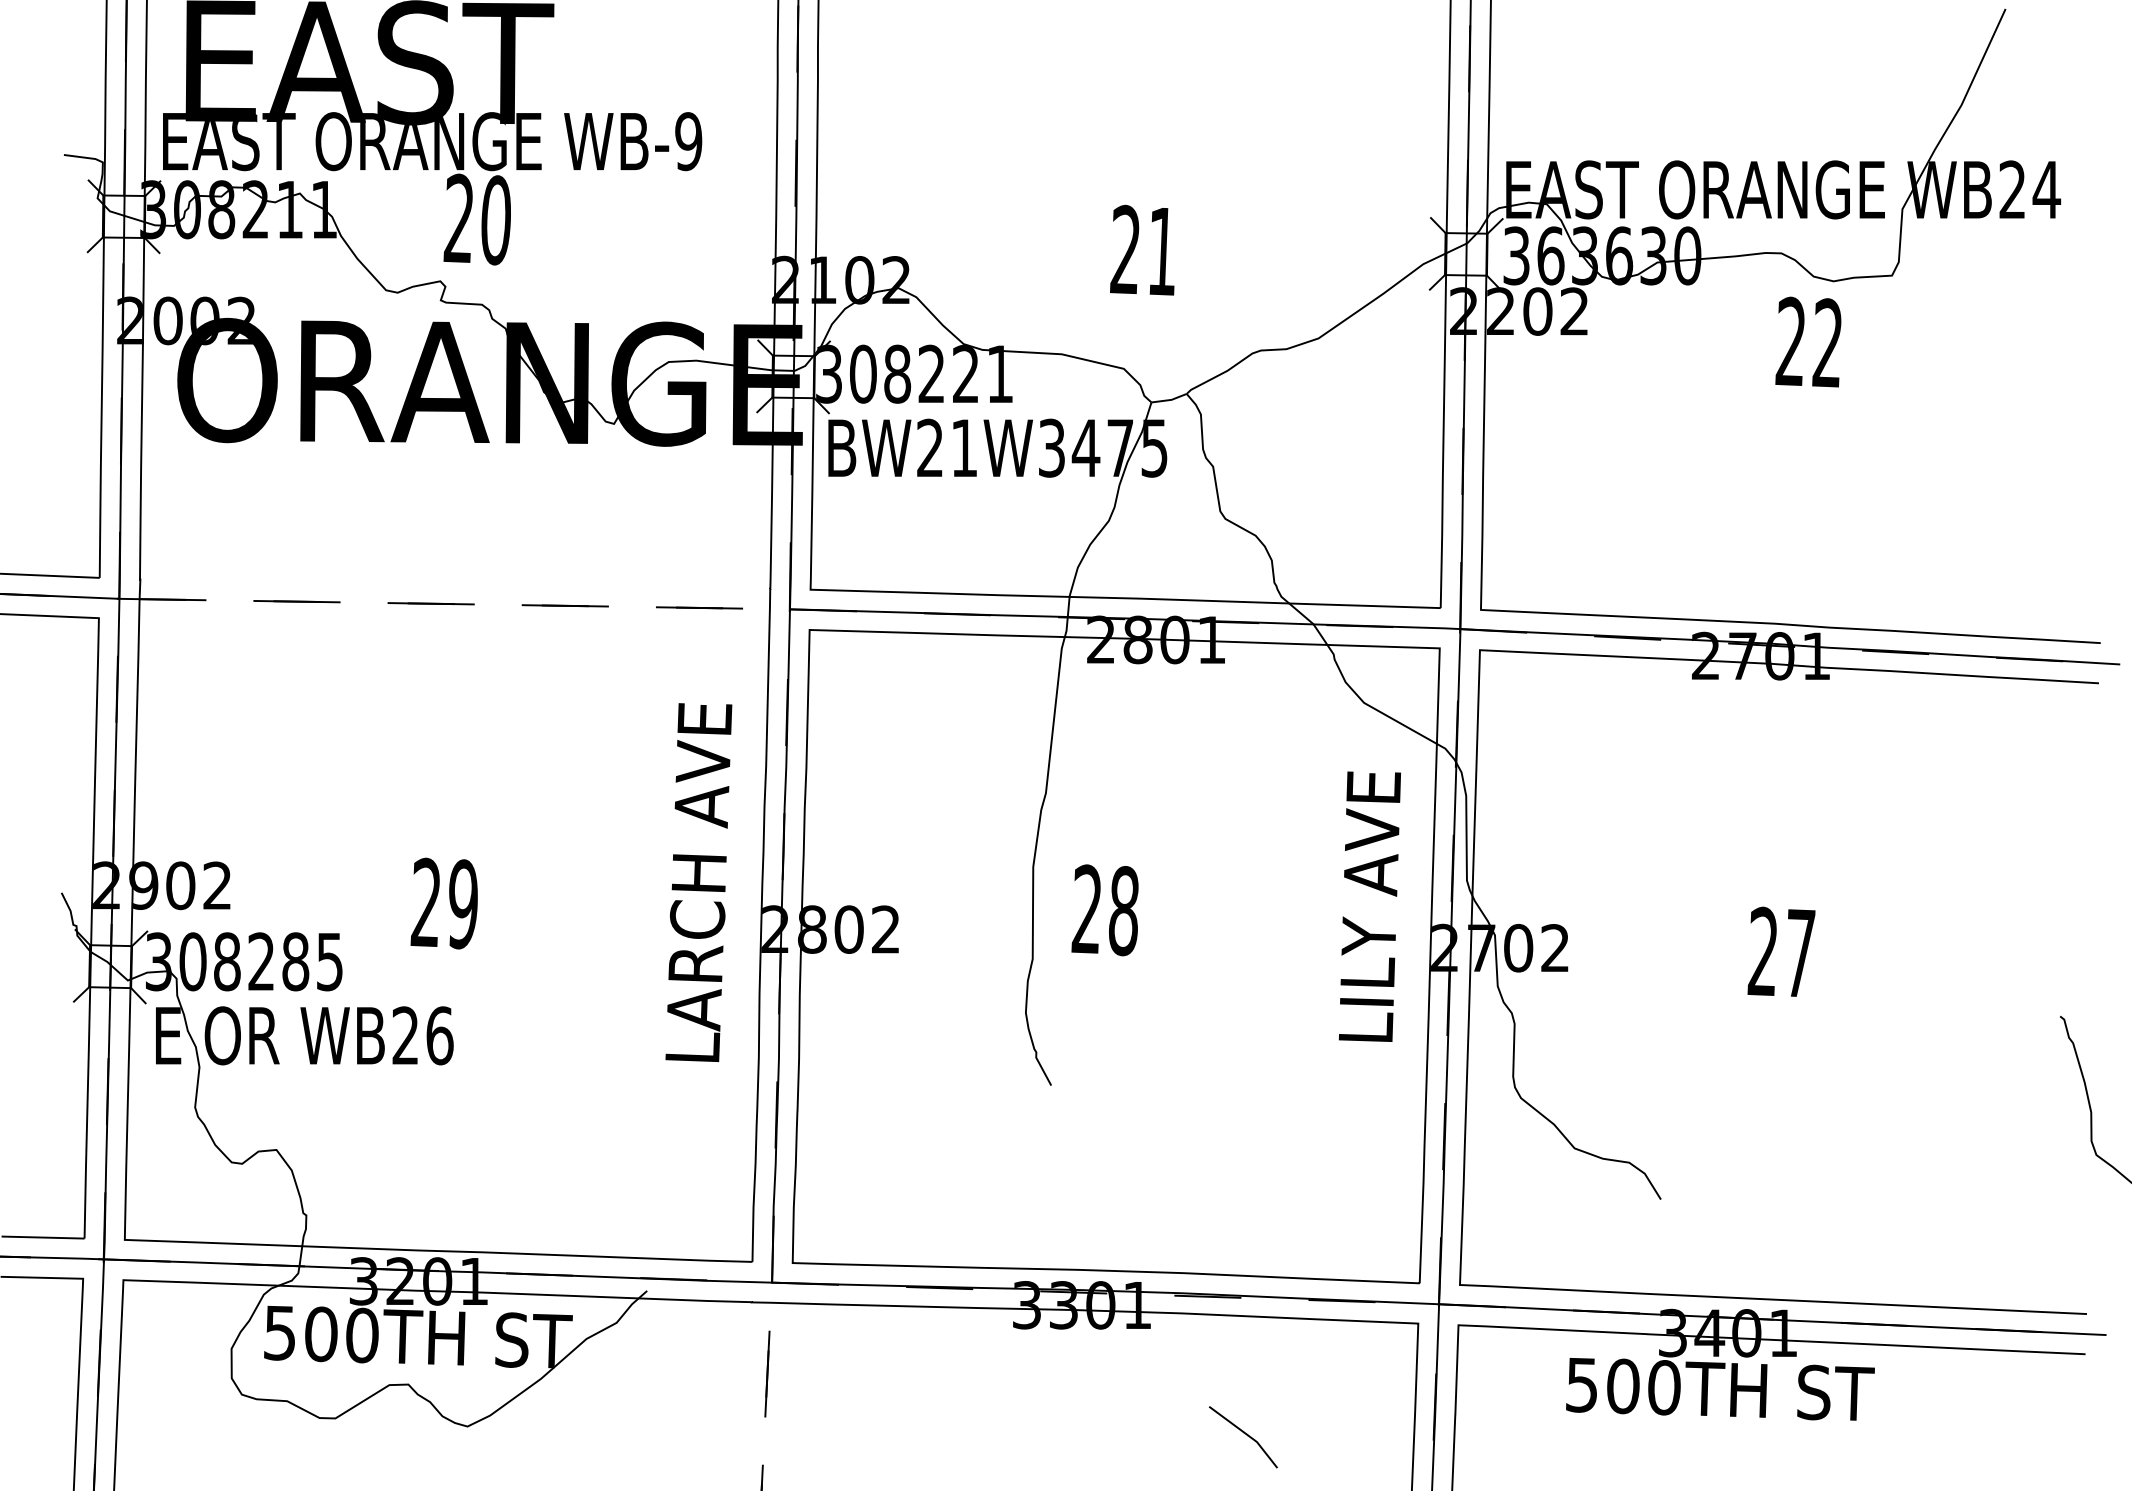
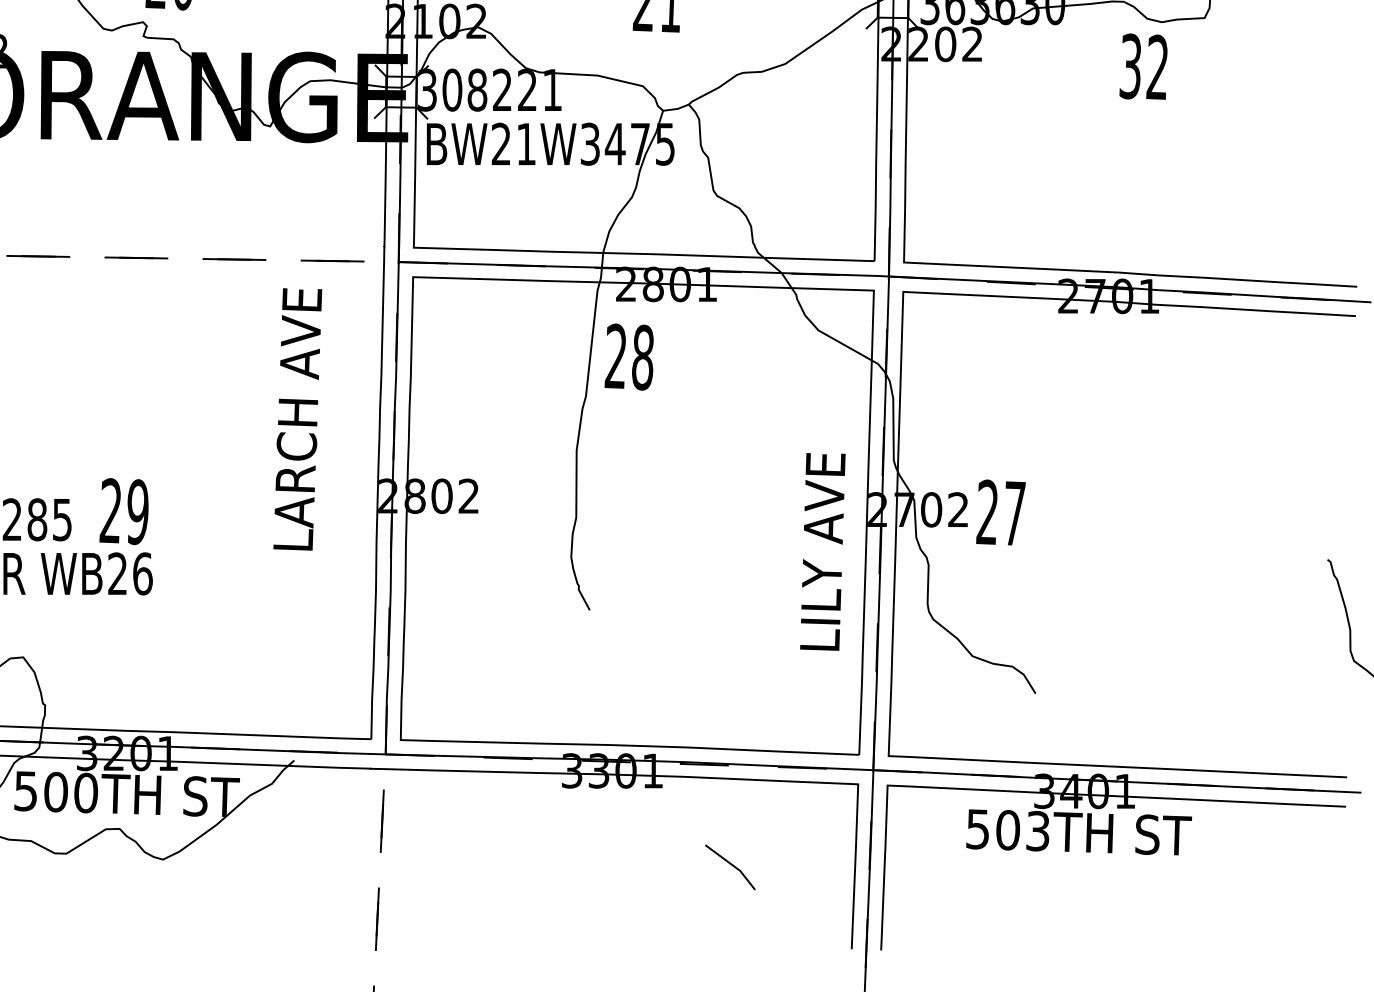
text: (1789, 341) -> (1129, 66), 22 -> 32
text: (698, 882) -> (297, 419), moved
text: (443, 903) -> (123, 511), moved
text: (1369, 906) -> (822, 551), moved
text: (1104, 910) -> (628, 357), moved
text: (1781, 951) -> (1000, 512), moved
text: (1664, 1387) -> (1038, 831), 500TH -> 503TH

